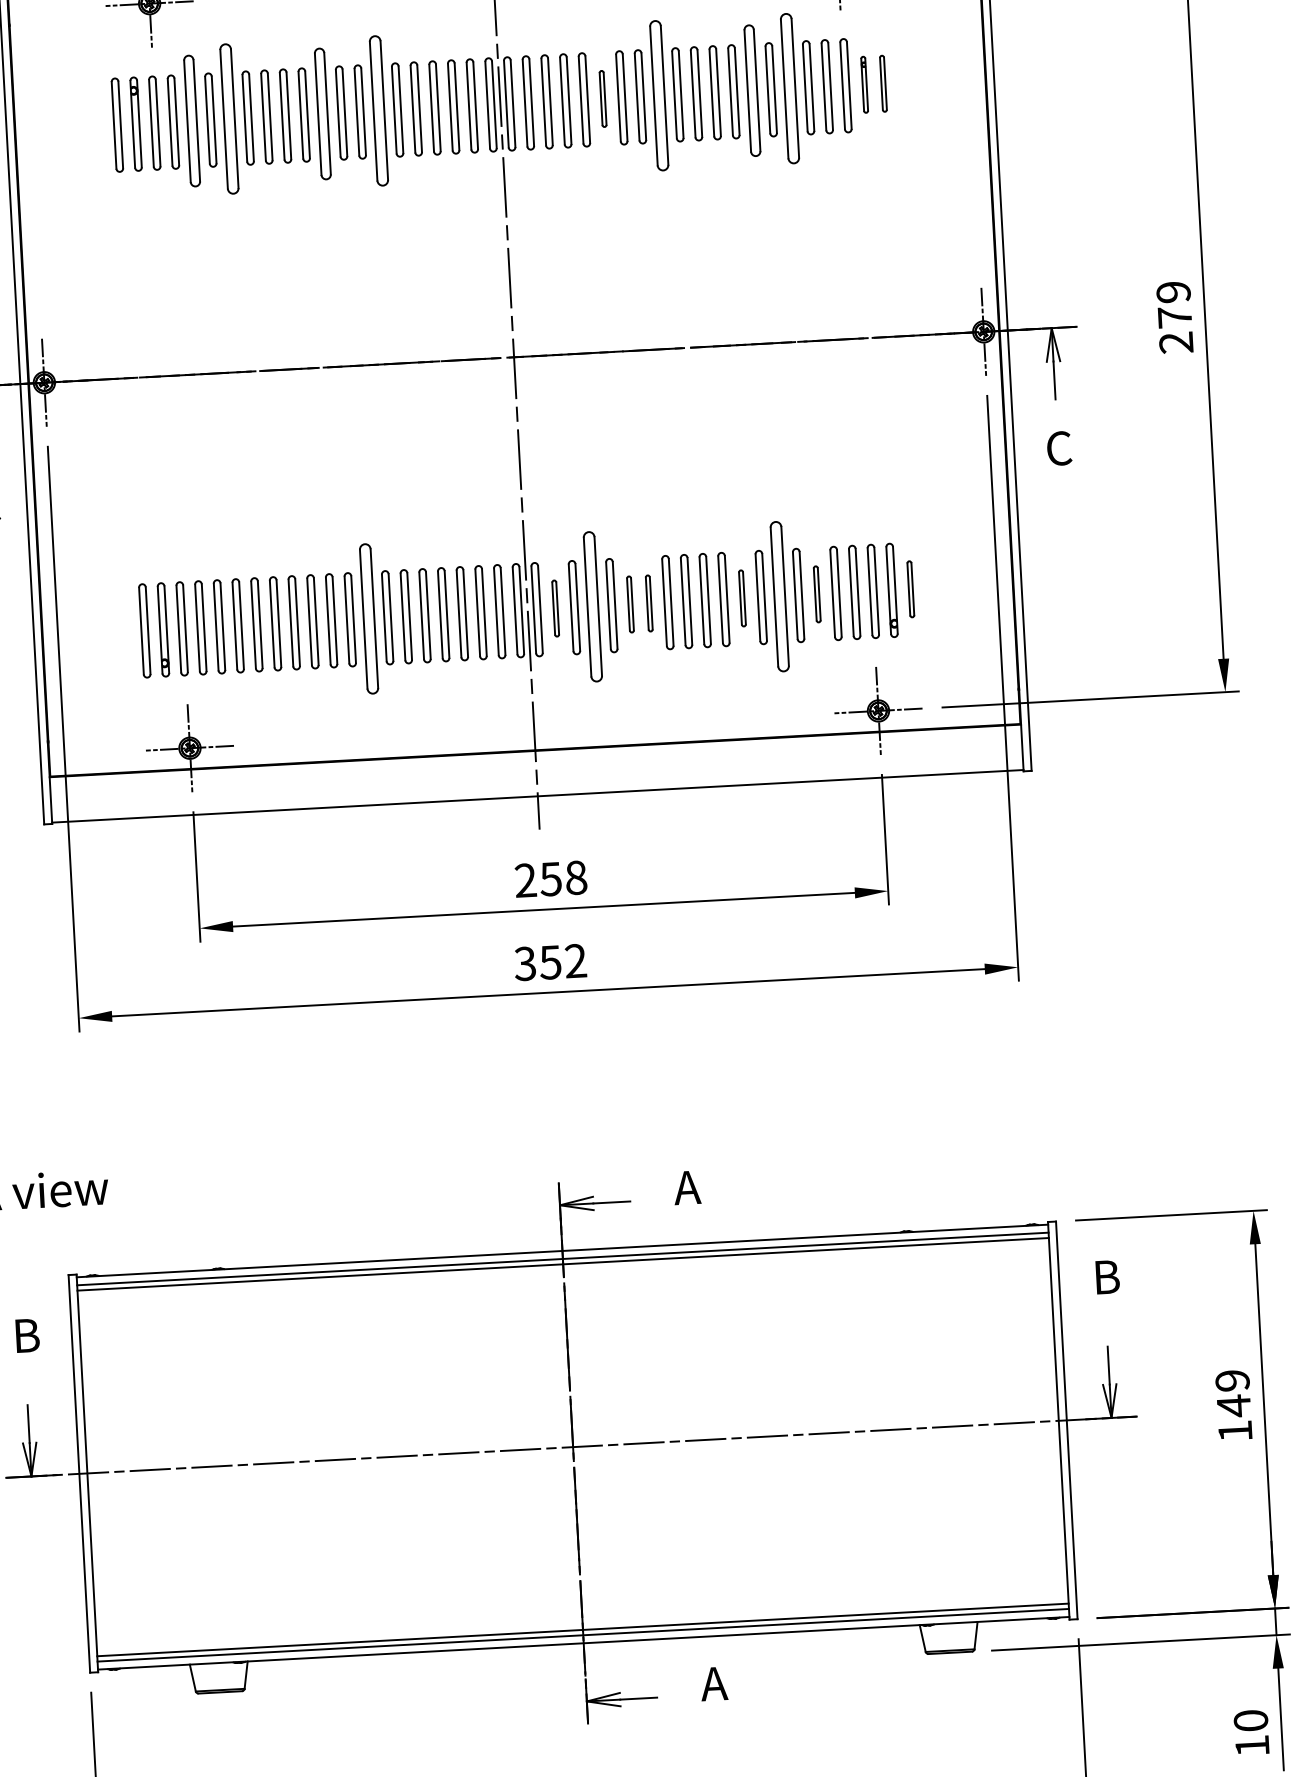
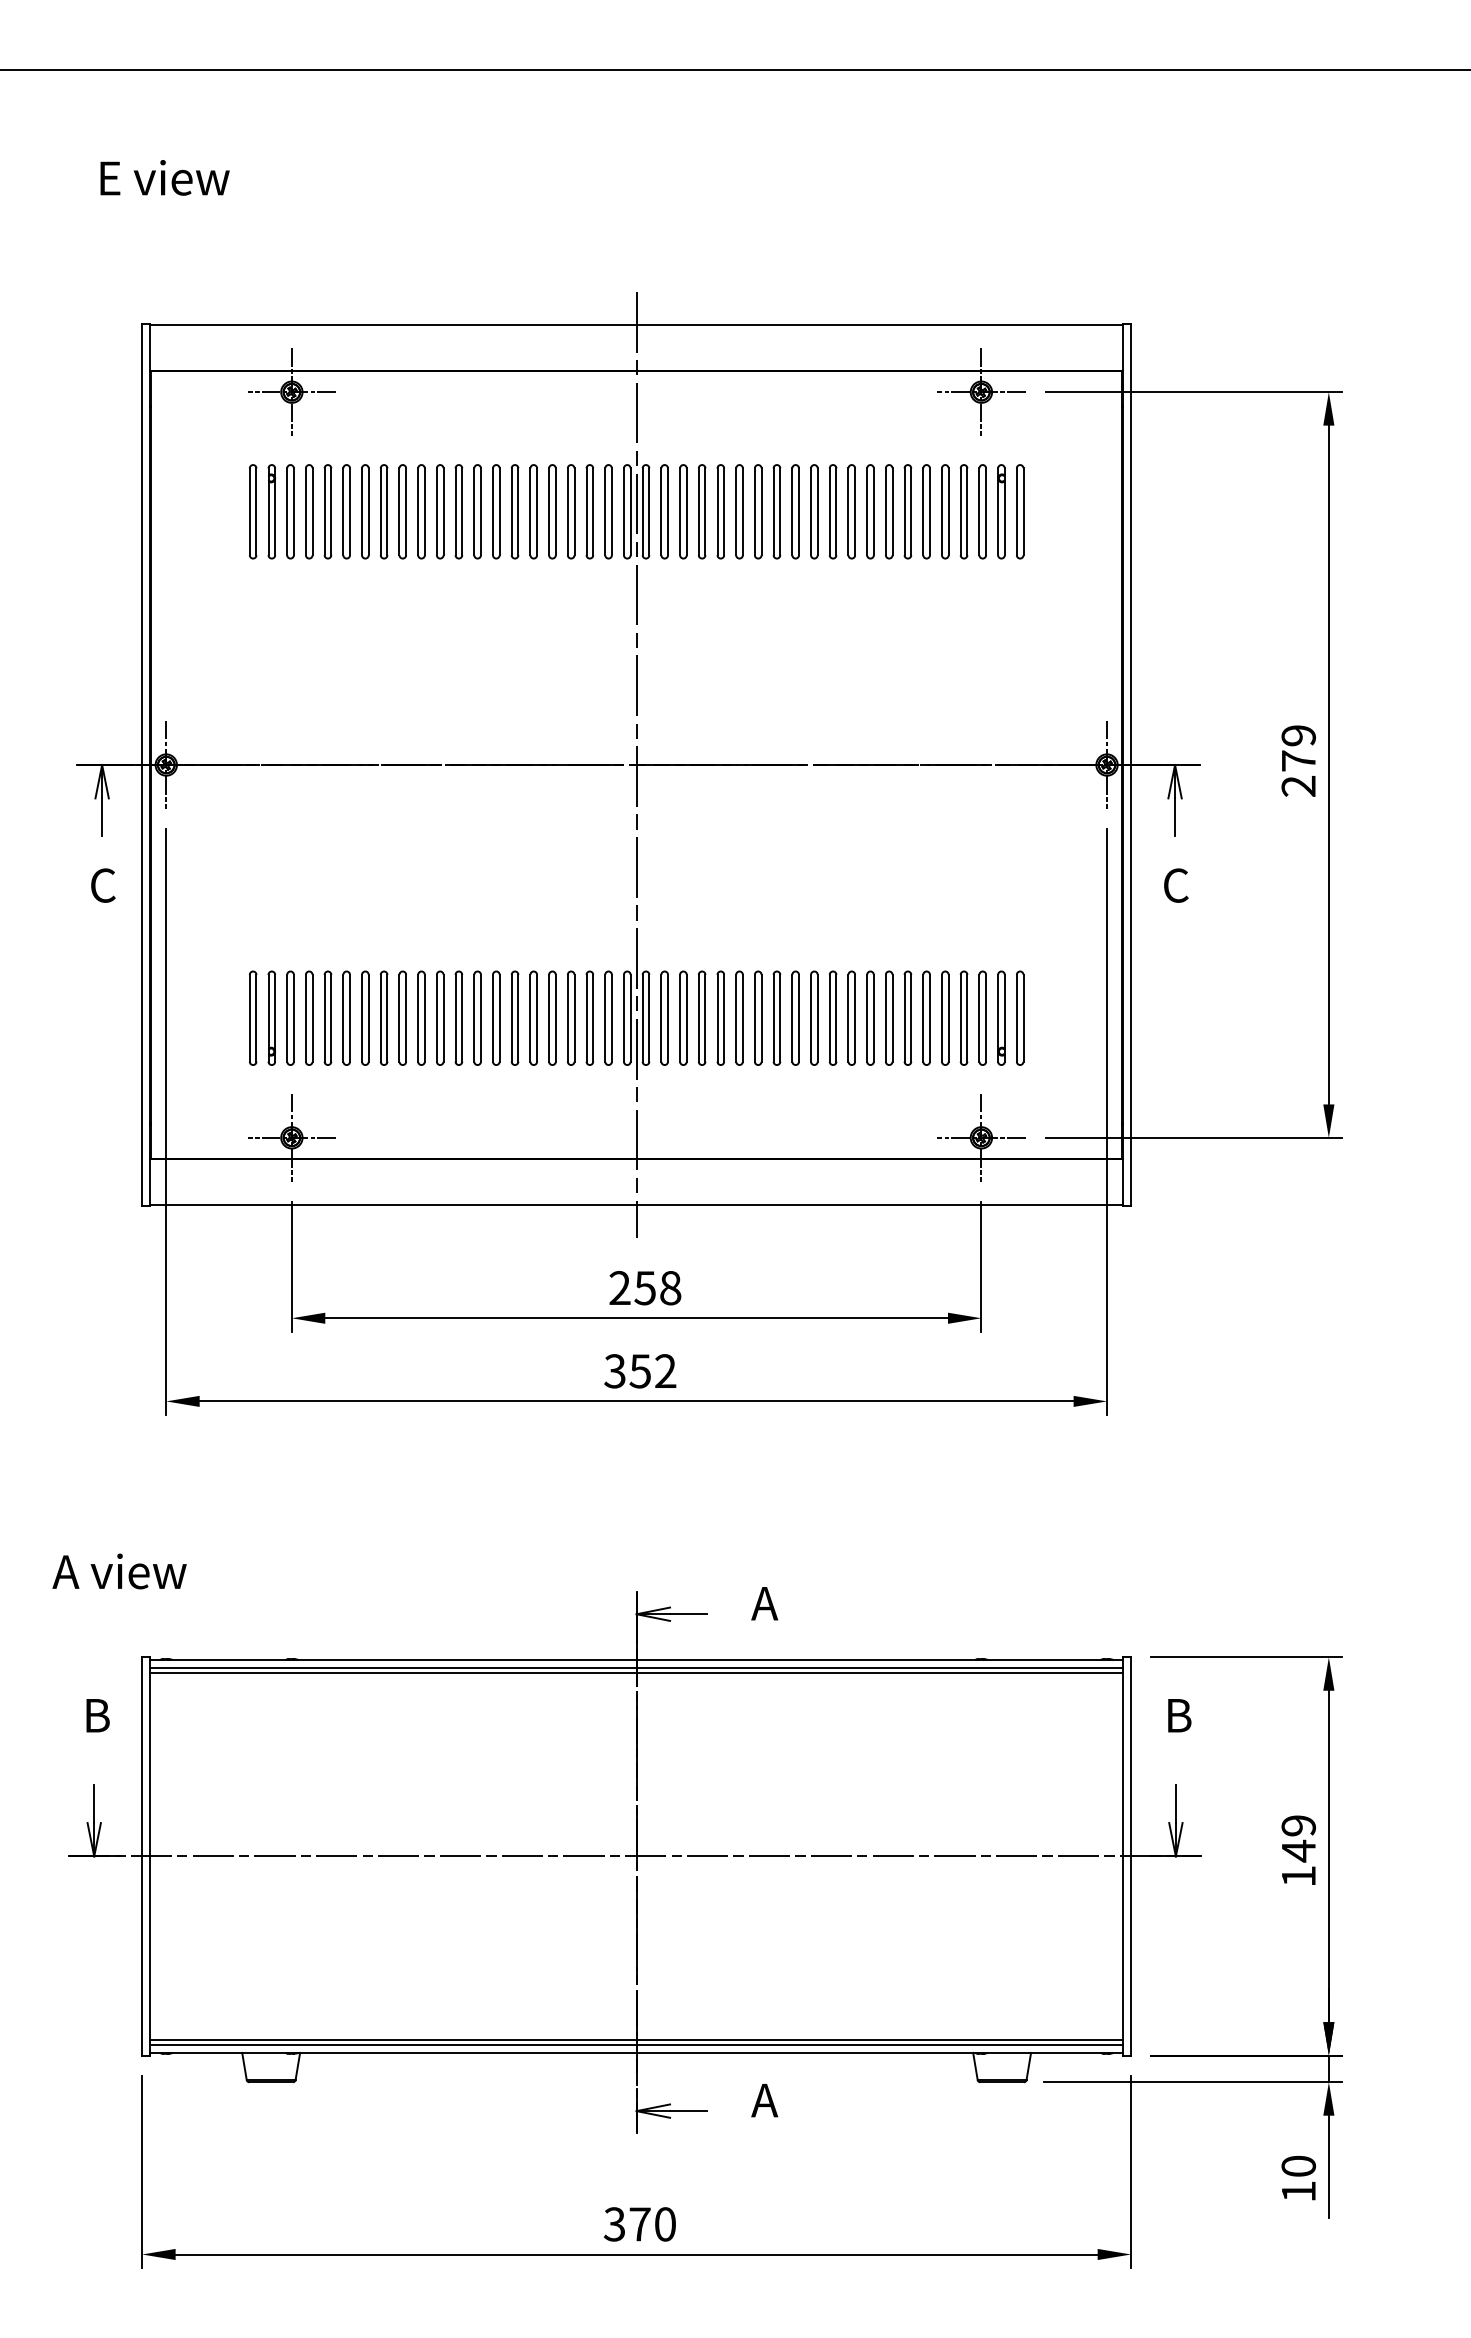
part: (883, 83) -> (1020, 511), size x1.67
part: (864, 84) -> (1001, 511), size x1.67
part: (789, 88) -> (926, 511), size x0.62
part: (752, 90) -> (889, 511), size x0.71
part: (658, 95) -> (795, 511), size x0.62
part: (603, 98) -> (739, 511), size x1.67
part: (378, 110) -> (514, 511), size x0.62
part: (322, 113) -> (458, 511), size x0.71
part: (229, 118) -> (365, 511), size x0.62
part: (191, 120) -> (327, 511), size x0.71
part: (911, 588) -> (1020, 1017), size x1.67
part: (817, 593) -> (926, 1017), size x1.67
part: (780, 595) -> (889, 1017), size x0.62
part: (742, 597) -> (851, 1017), size x1.67
part: (649, 602) -> (758, 1017), size x1.67
part: (630, 603) -> (739, 1017), size x1.67
part: (593, 605) -> (702, 1017), size x0.62
part: (555, 607) -> (664, 1017), size x1.67
part: (368, 618) -> (477, 1017), size x0.62

